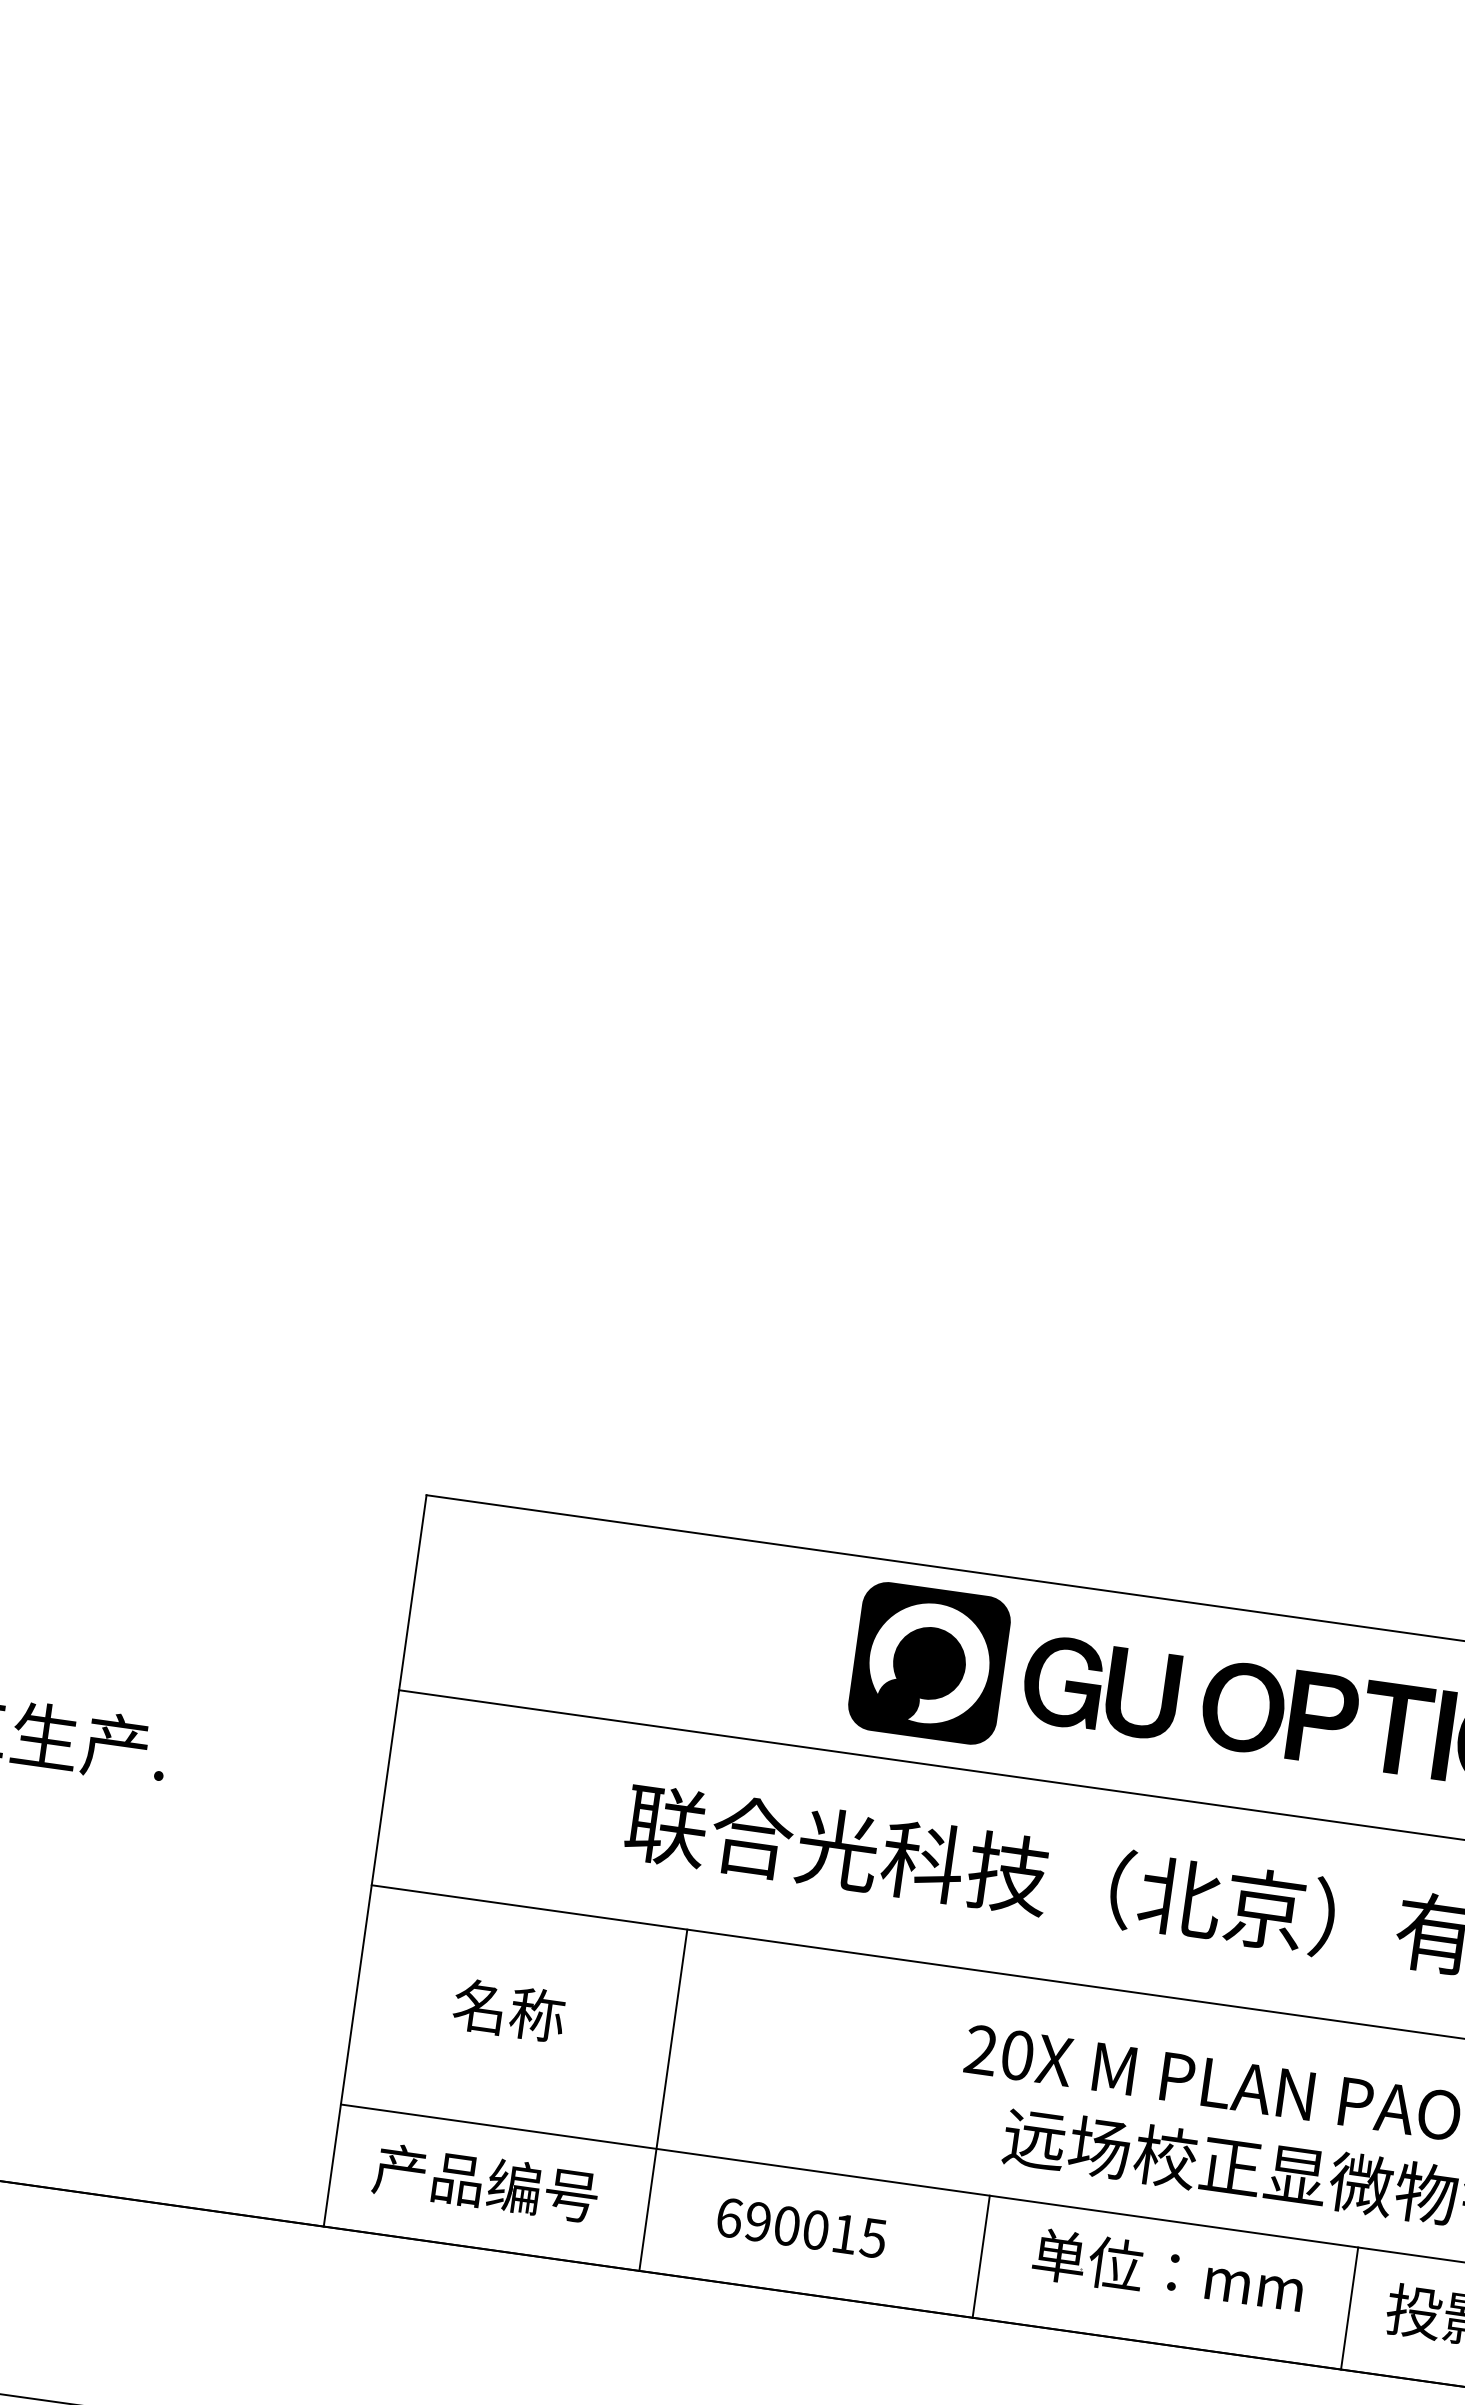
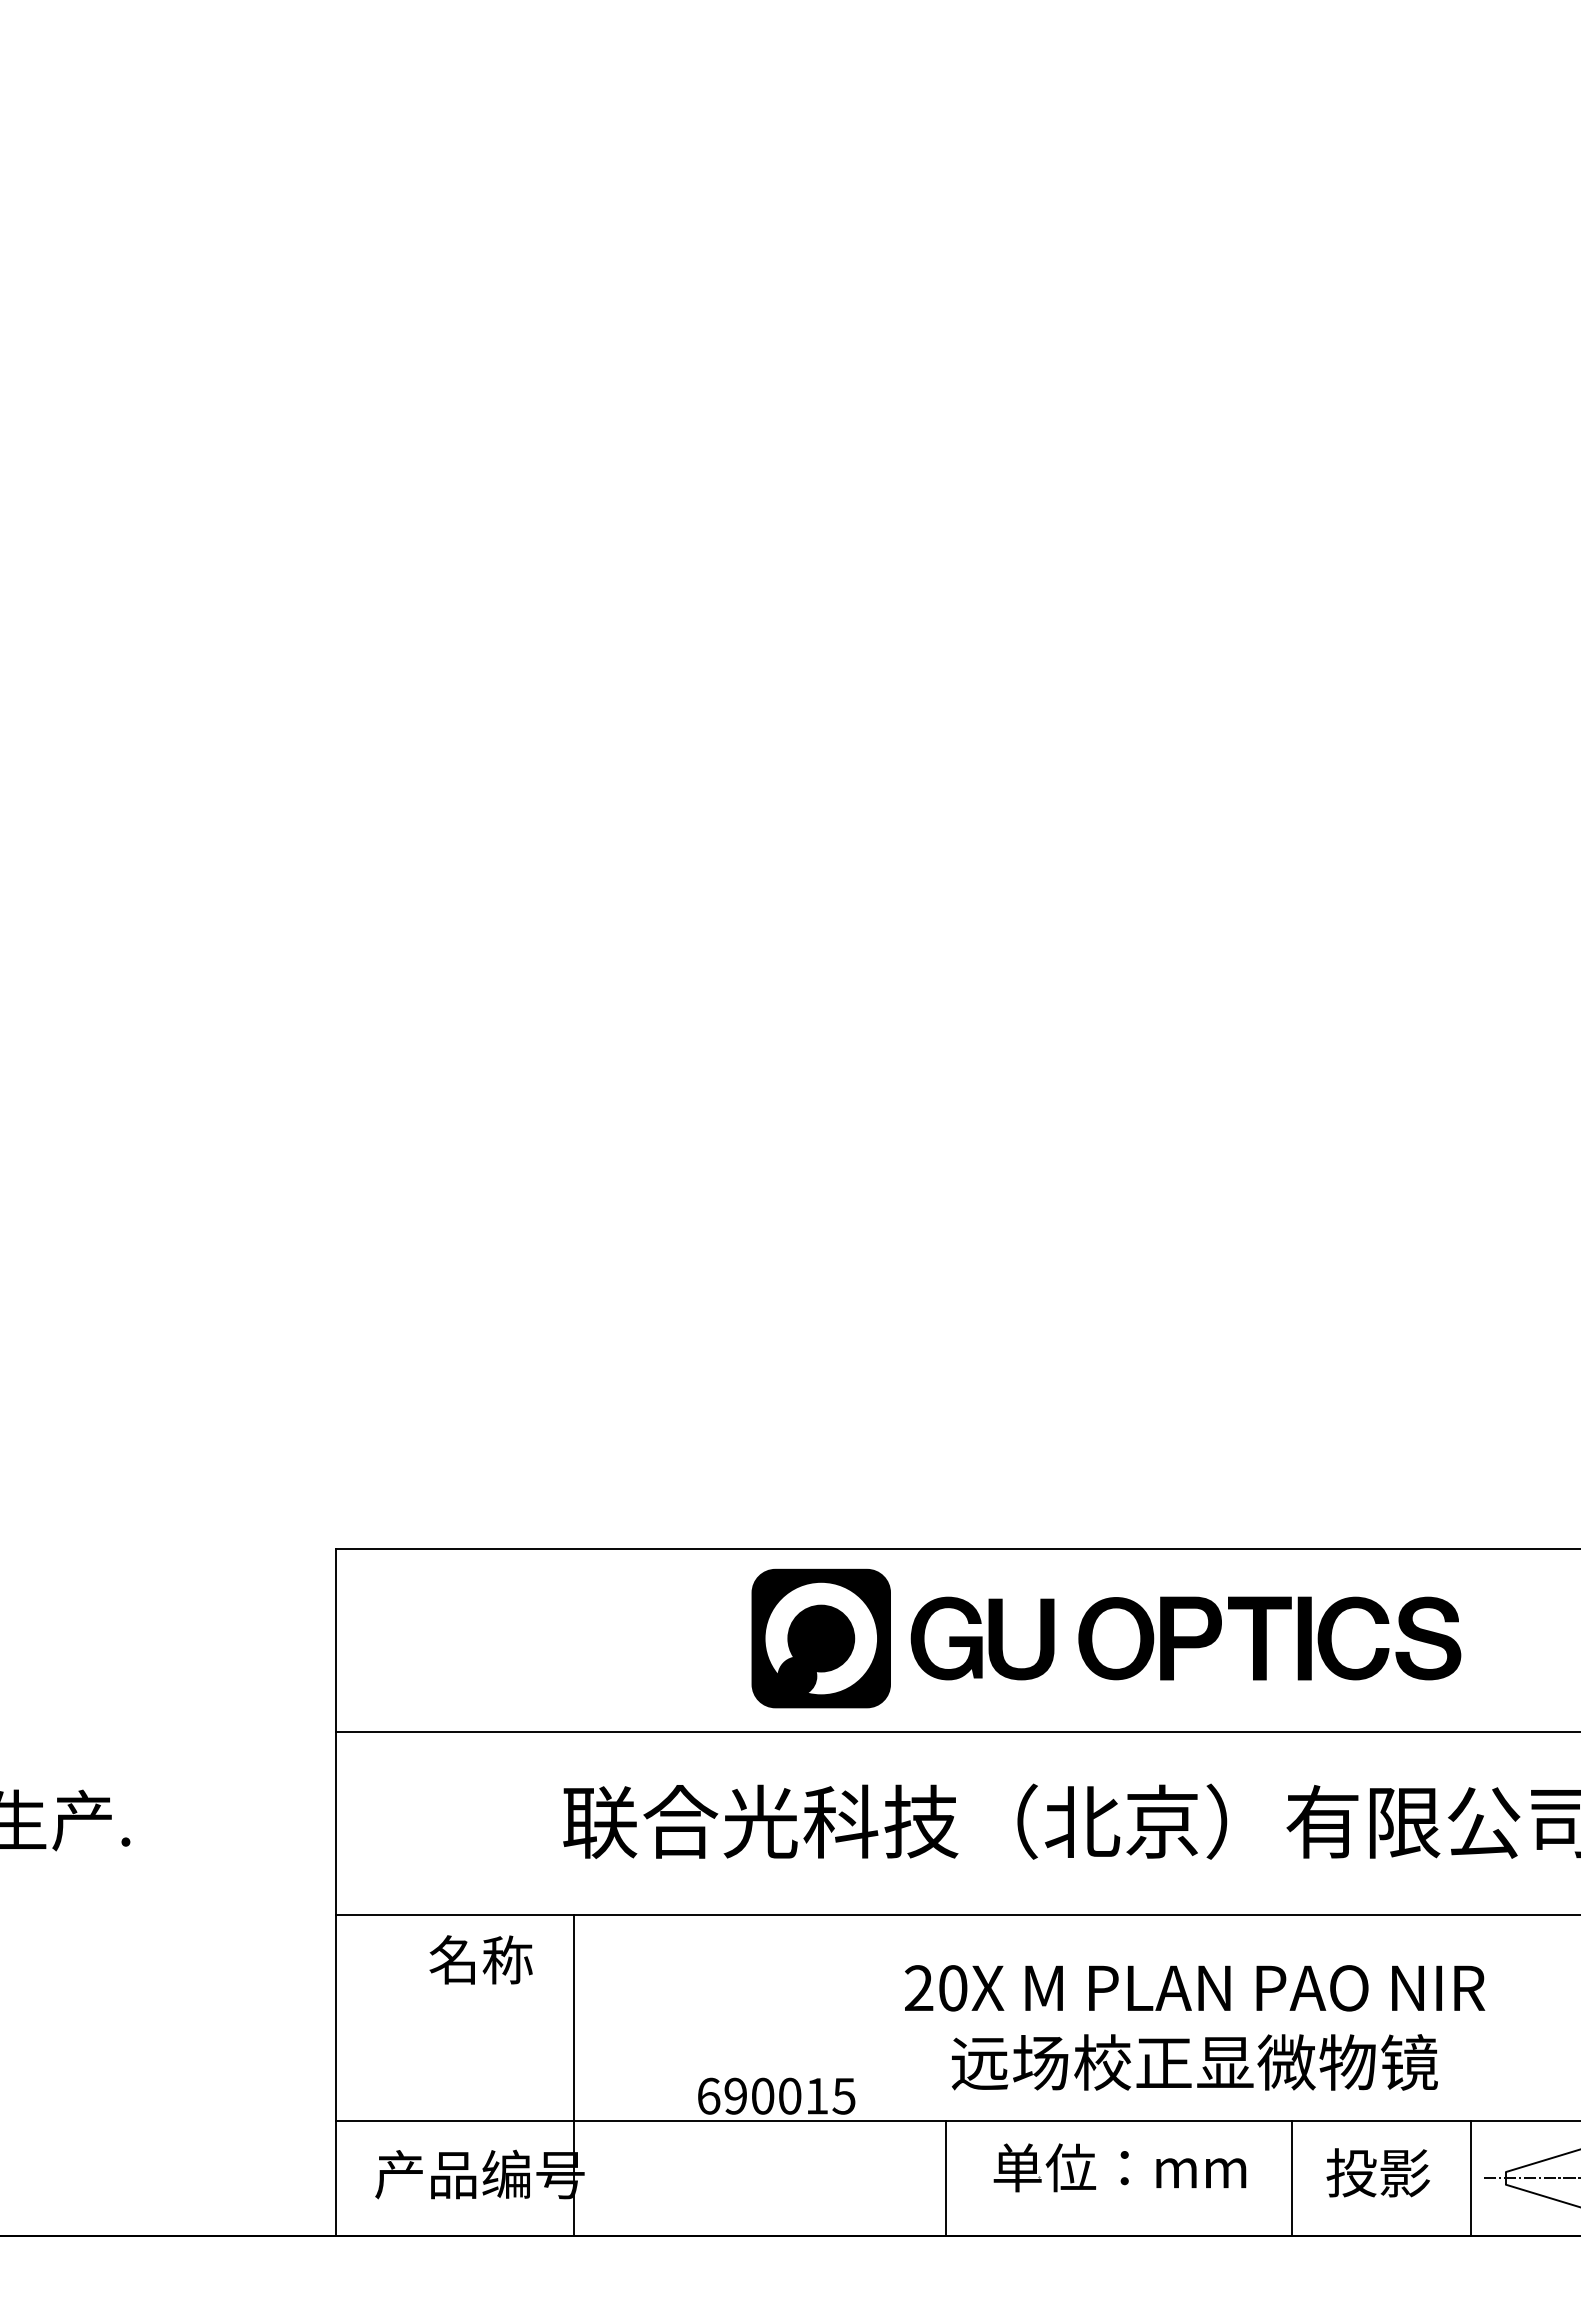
text: (508, 2010) -> (480, 1959), moved
line: (663, 2100) -> (573, 2075), moved
text: (801, 2227) -> (776, 2095), moved

